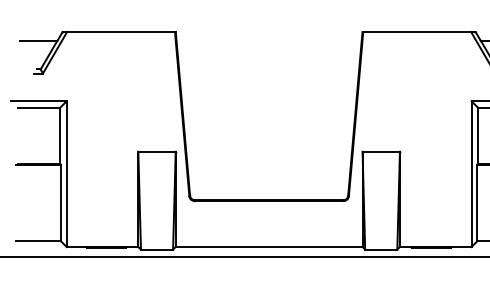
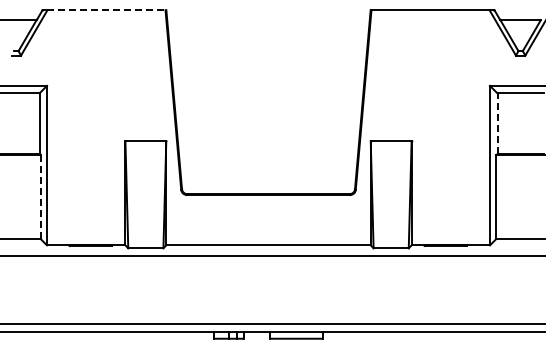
line: (121, 32) -> (106, 10), solid -> dashed
line: (478, 135) -> (497, 123), solid -> dashed
line: (60, 203) -> (40, 197), solid -> dashed

